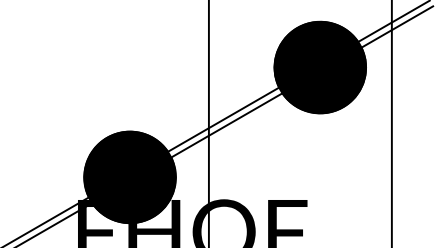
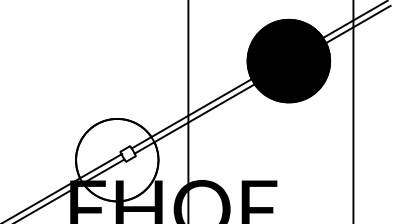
fill: (129, 176) -> (116, 159), removed

